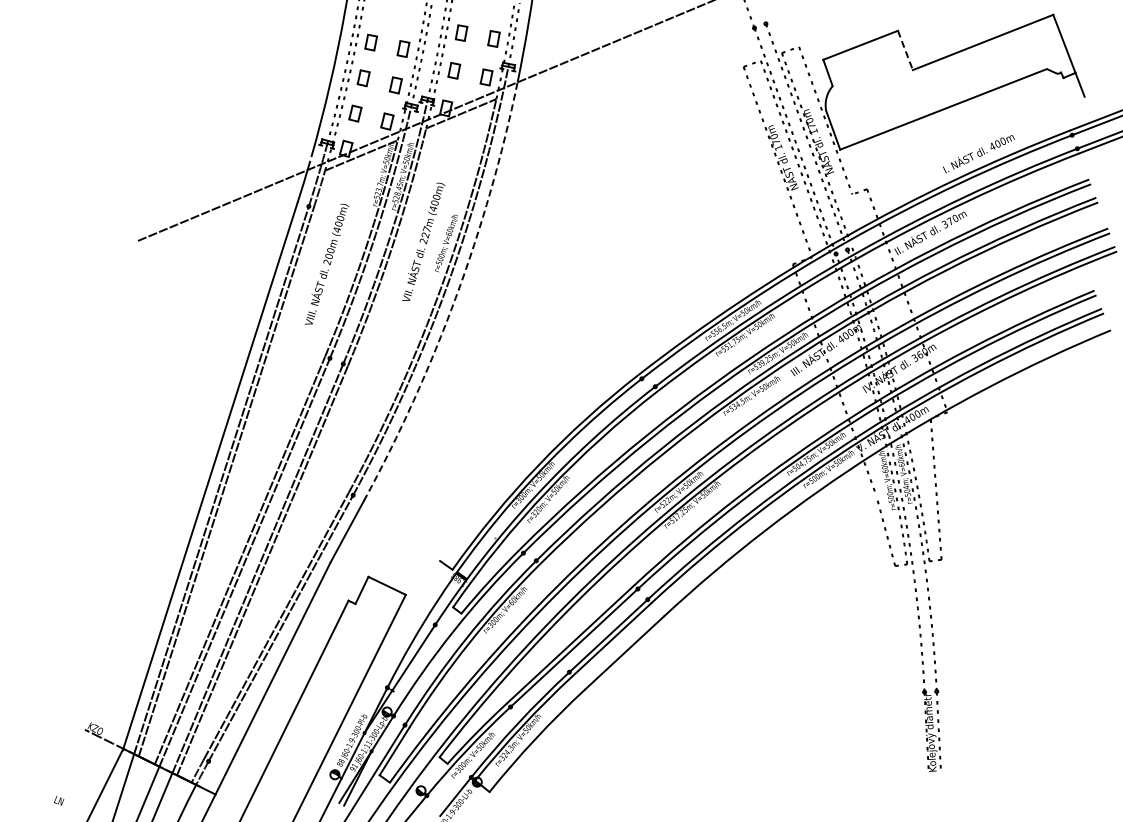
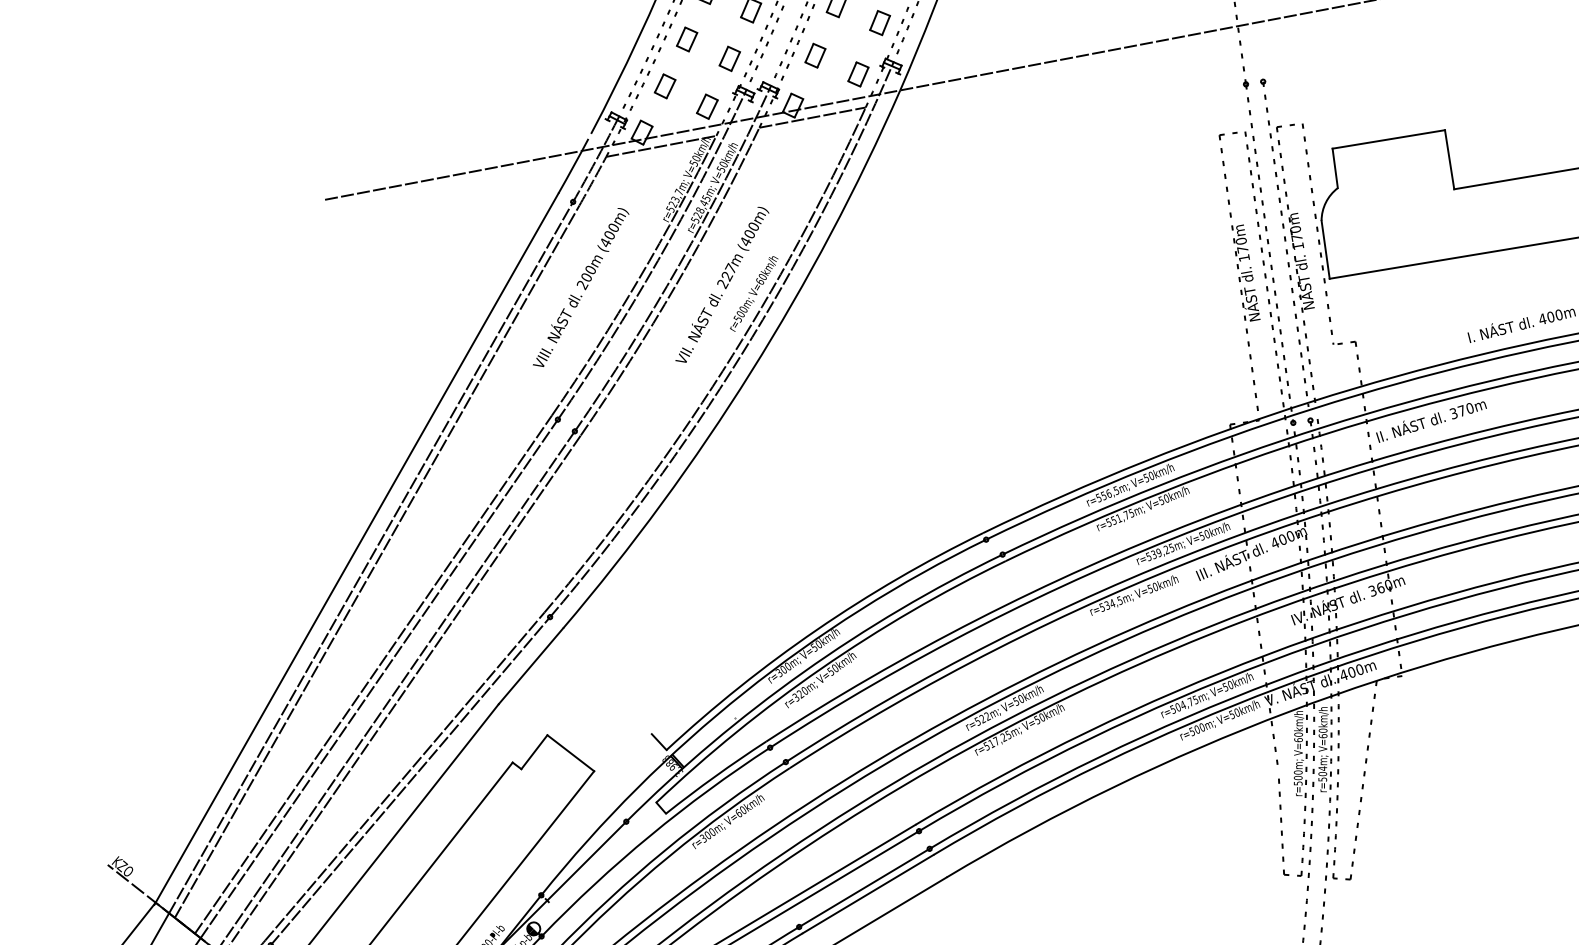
line: (905, 50) -> (1449, 159), dashed -> solid
arc: (456, 297) -> (751, 372), dashed -> solid

